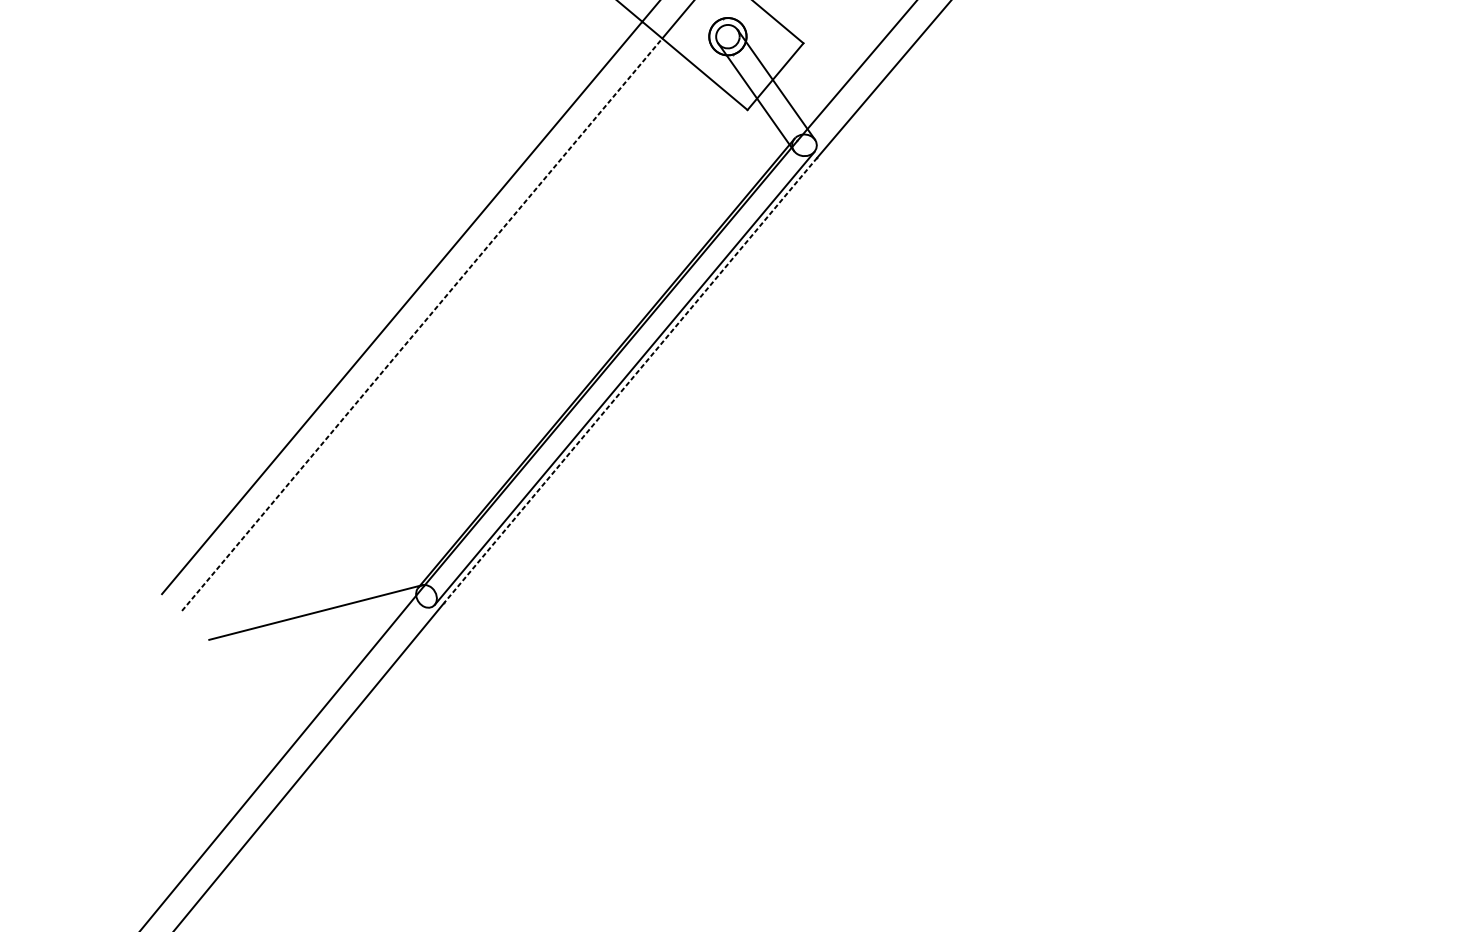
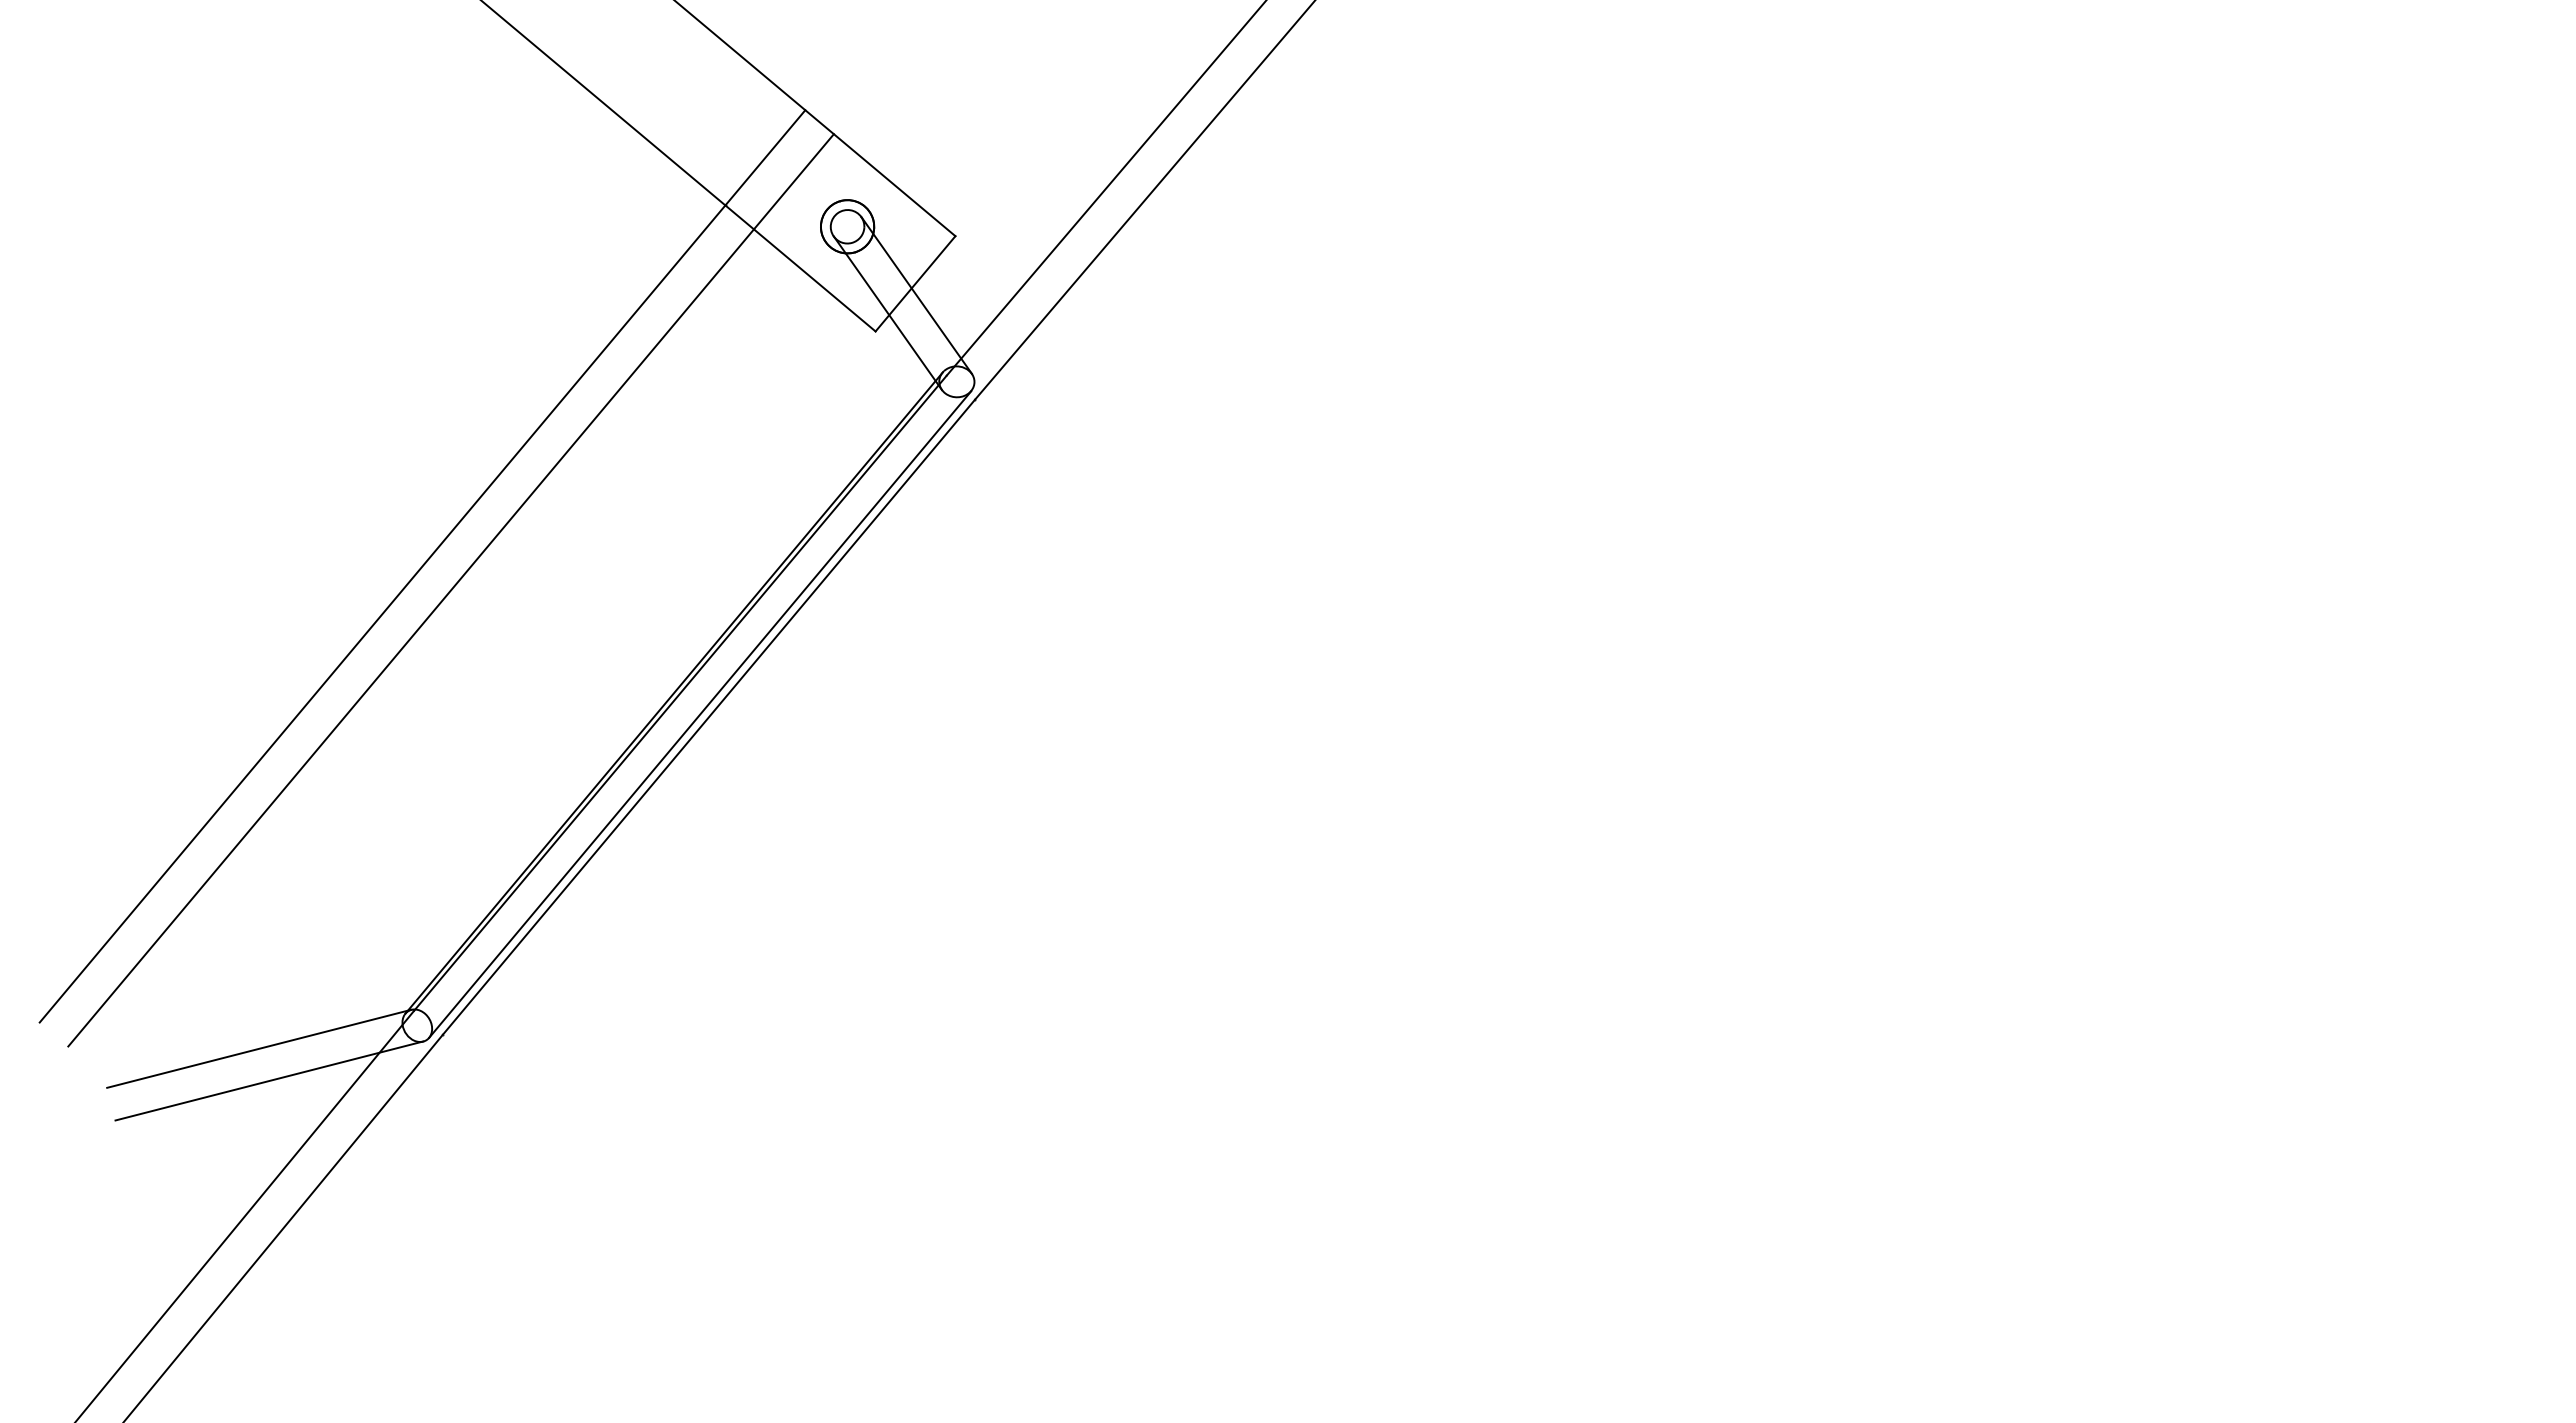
line: (422, 324) -> (411, 637), dashed -> solid
line: (630, 380) -> (708, 717), dashed -> solid
line: (322, 634) -> (269, 1080), added

